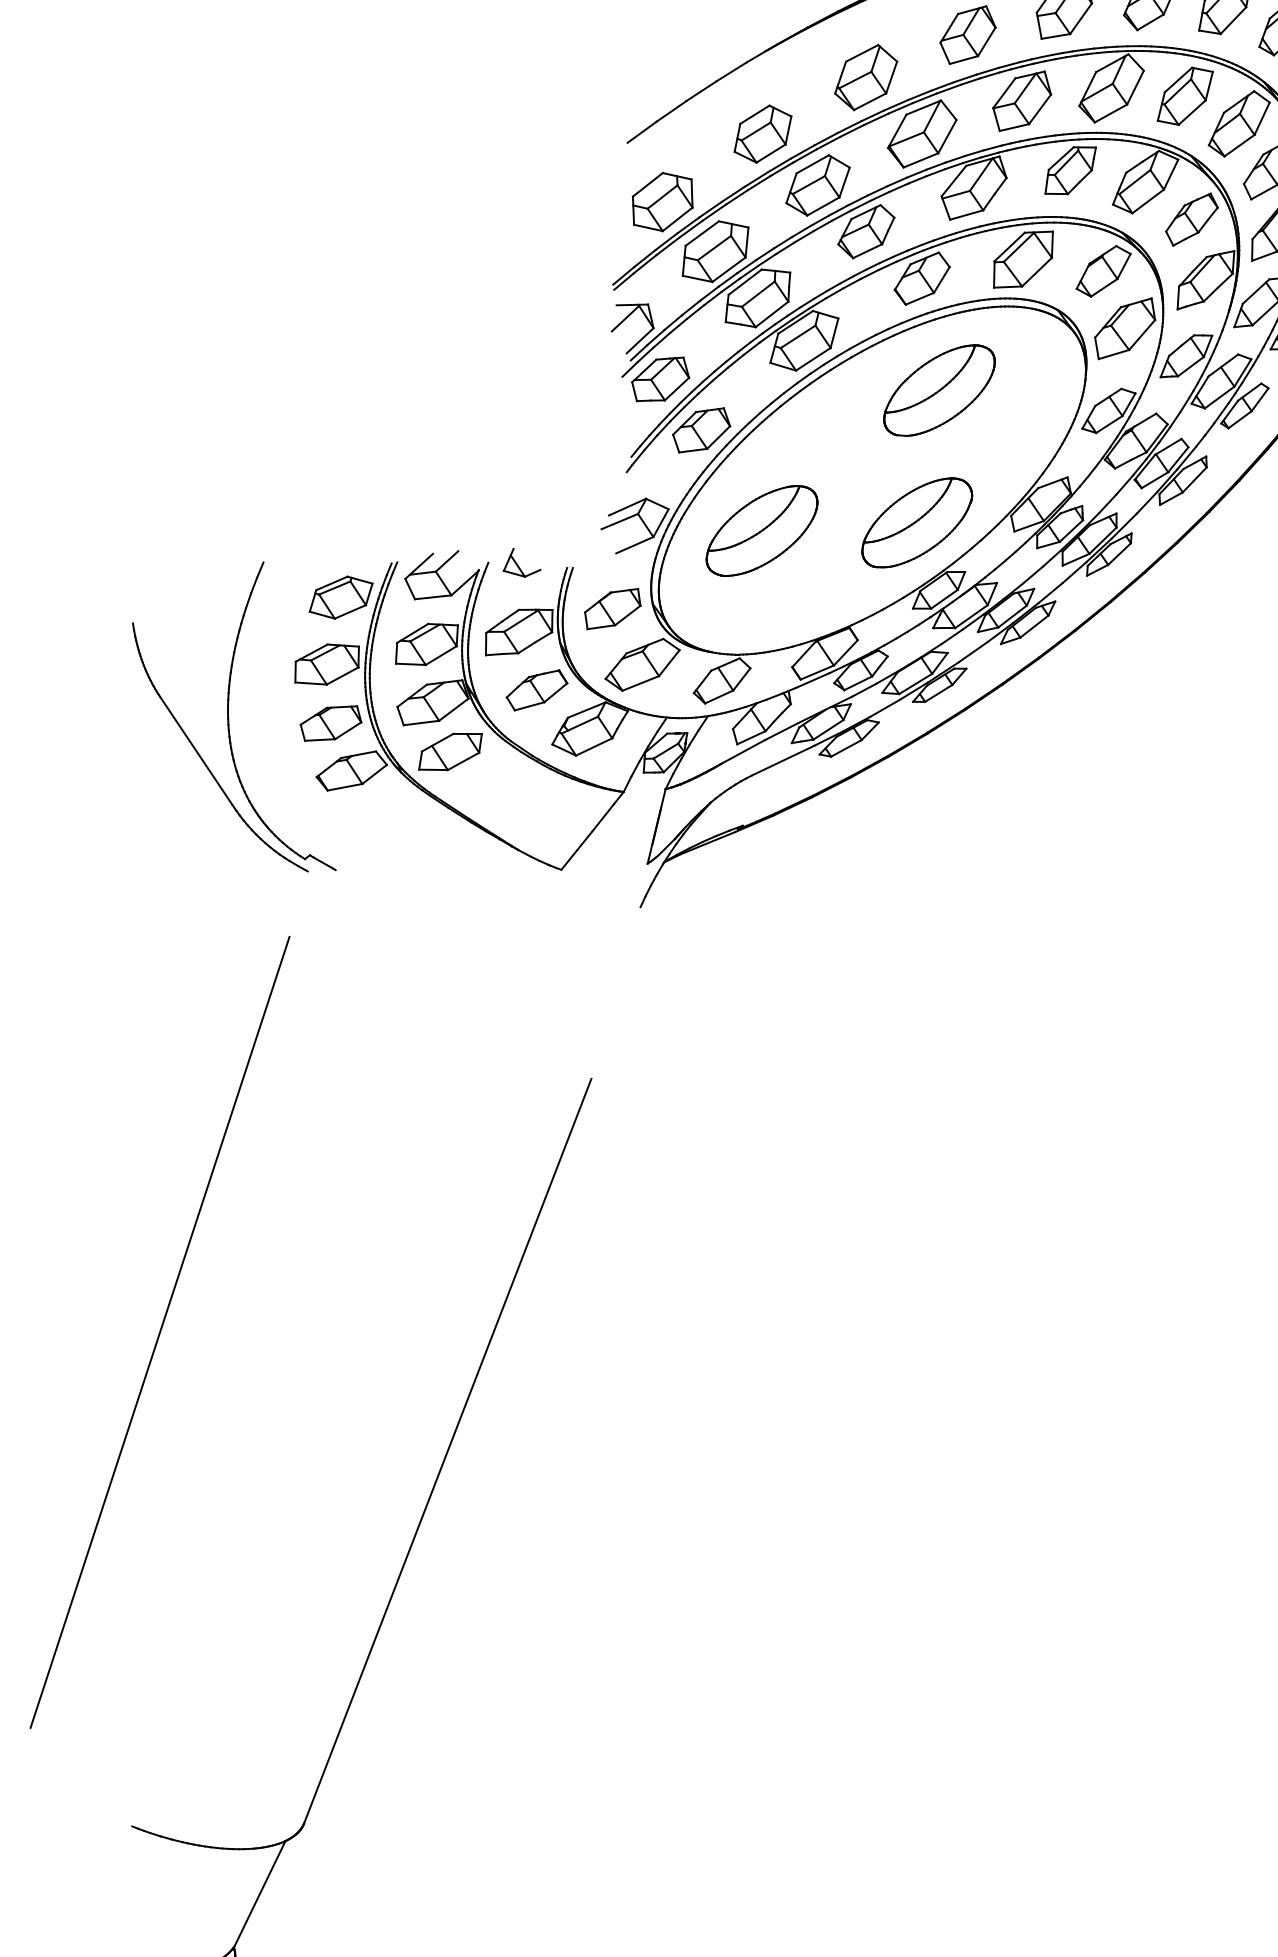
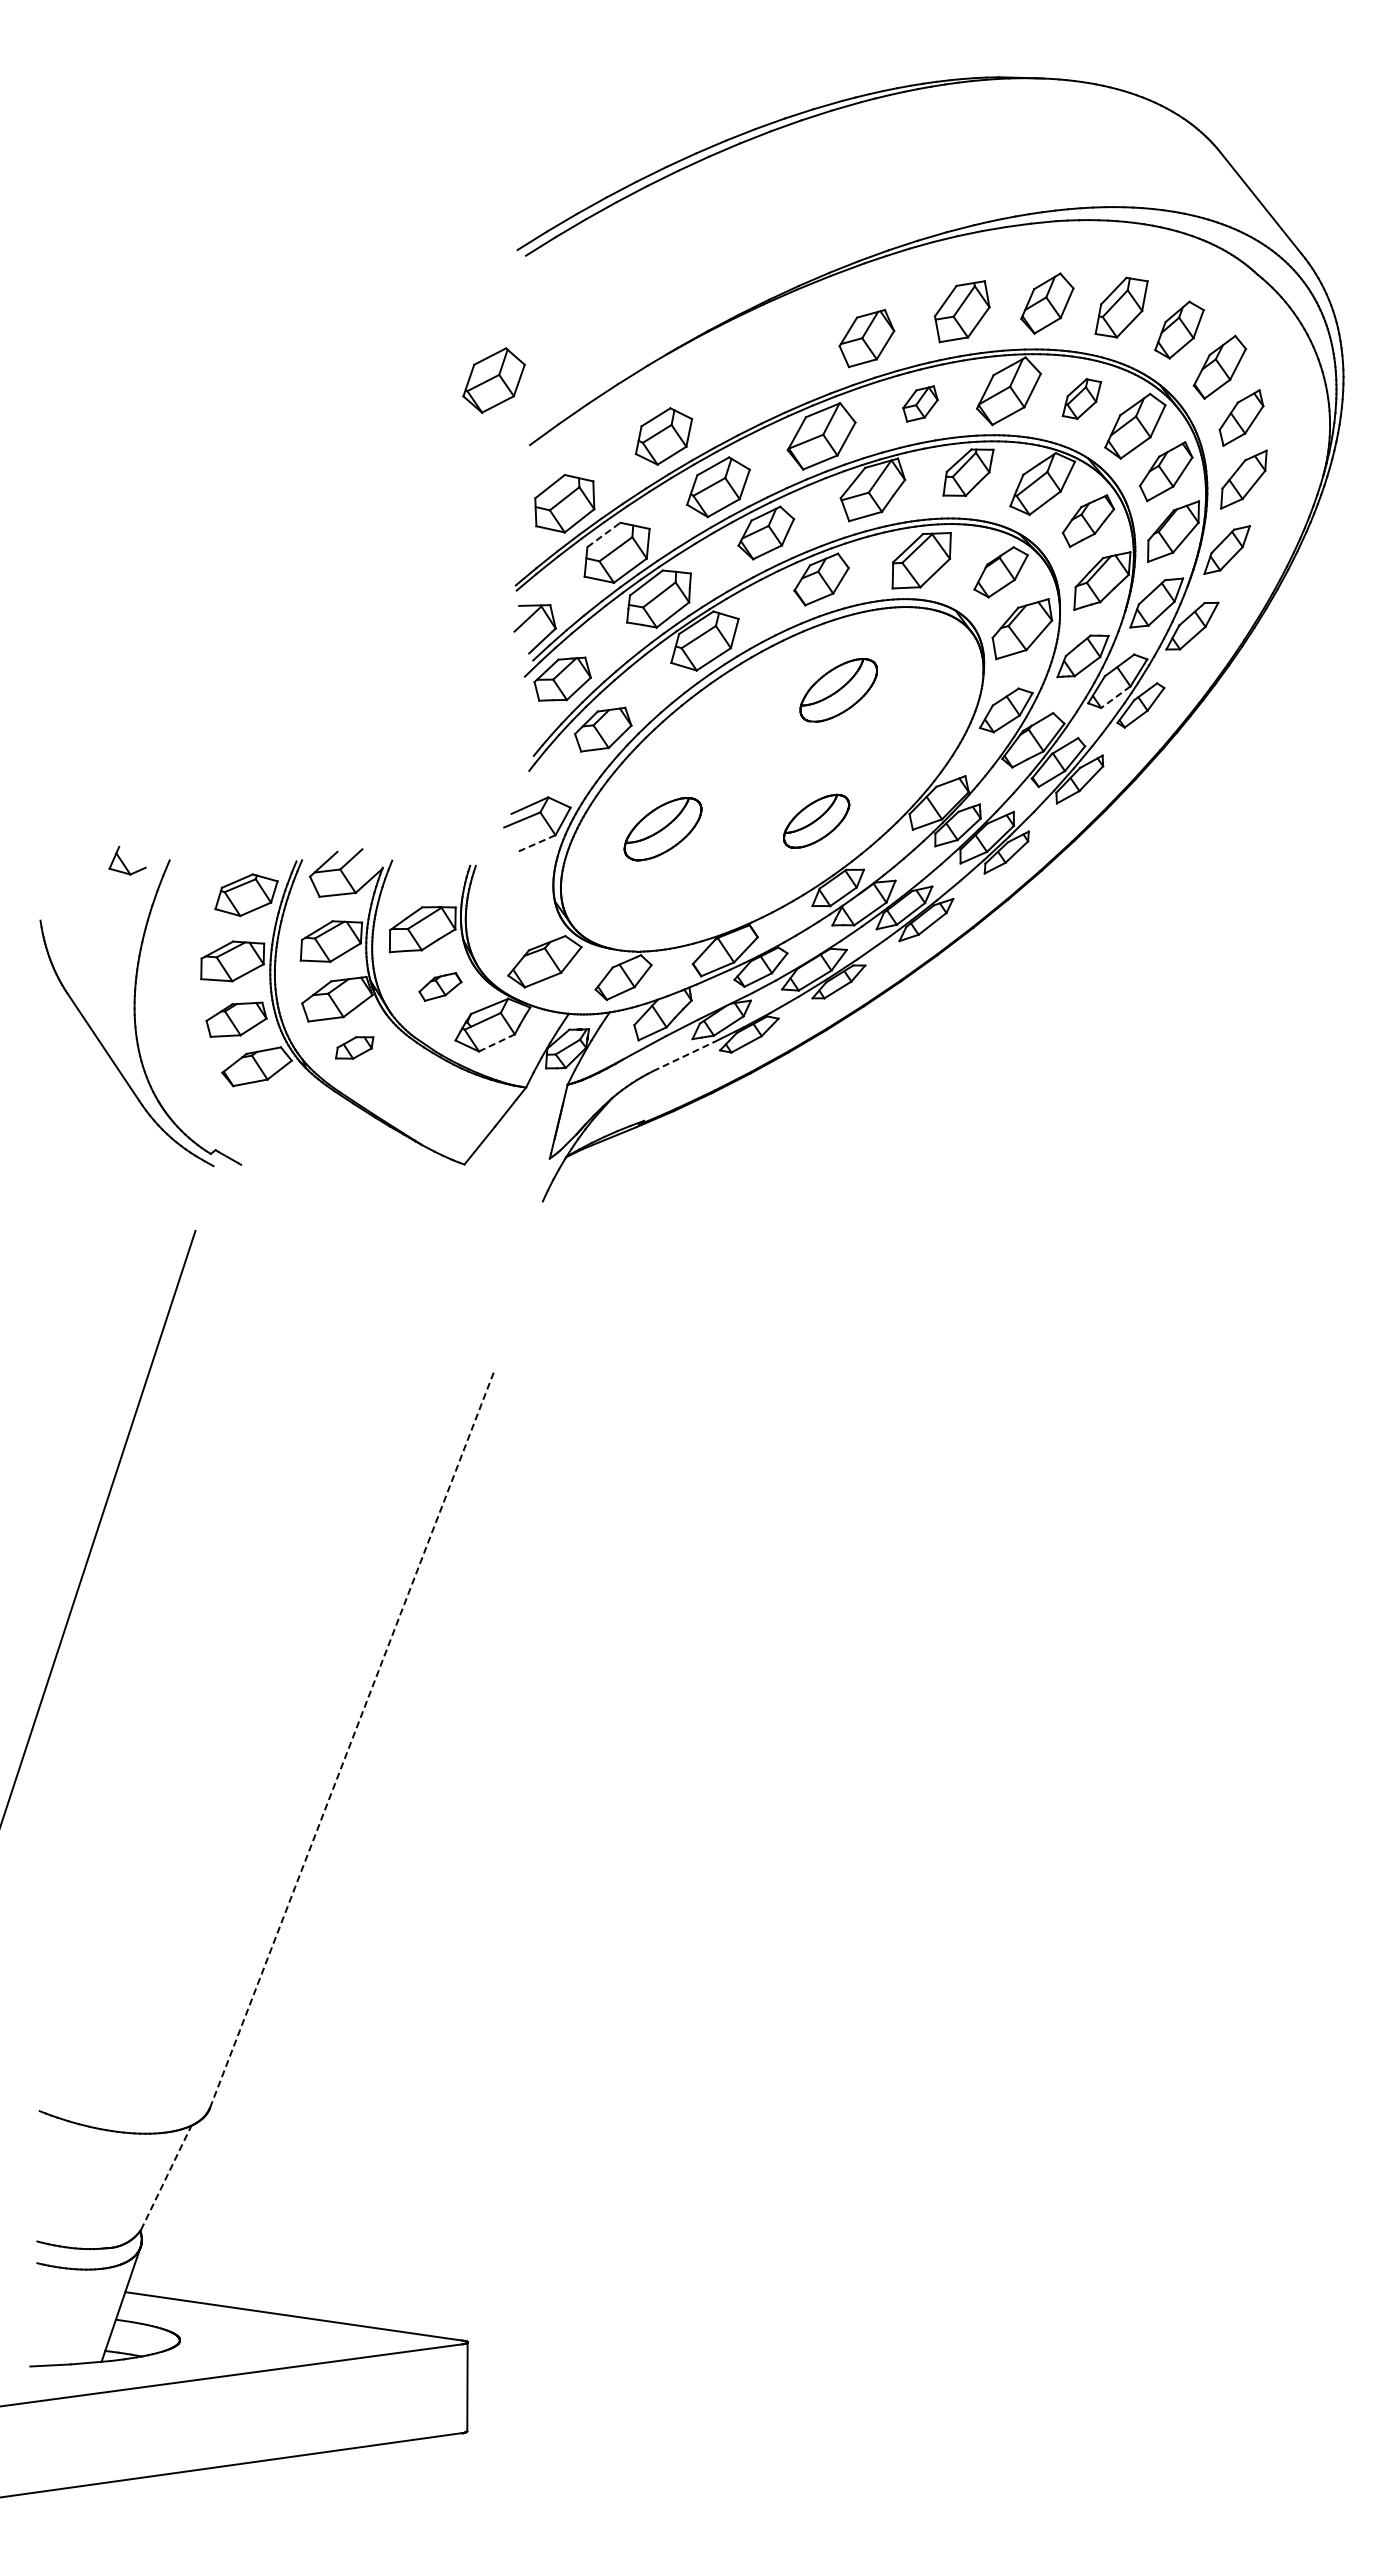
part: (865, 77) -> (493, 380), moved
part: (1184, 95) -> (1081, 398), size x0.7
part: (1022, 100) -> (920, 403), size x0.6
line: (702, 233) -> (604, 534), solid -> dashed
part: (939, 390) -> (838, 690), size x0.7
line: (1219, 397) -> (1115, 697), solid -> dashed
part: (917, 523) -> (816, 821), size x0.6
part: (761, 530) -> (662, 828), size x0.7
line: (635, 545) -> (537, 843), solid -> dashed
part: (521, 562) -> (127, 860), moved
part: (611, 609) -> (514, 906), removed
part: (537, 689) -> (440, 986), size x0.7
line: (593, 746) -> (496, 1042), solid -> dashed
part: (450, 751) -> (354, 1047), size x0.6
line: (783, 760) -> (684, 1056), solid -> dashed
line: (448, 1450) -> (352, 1739), solid -> dashed
line: (260, 1893) -> (166, 2177), solid -> dashed

